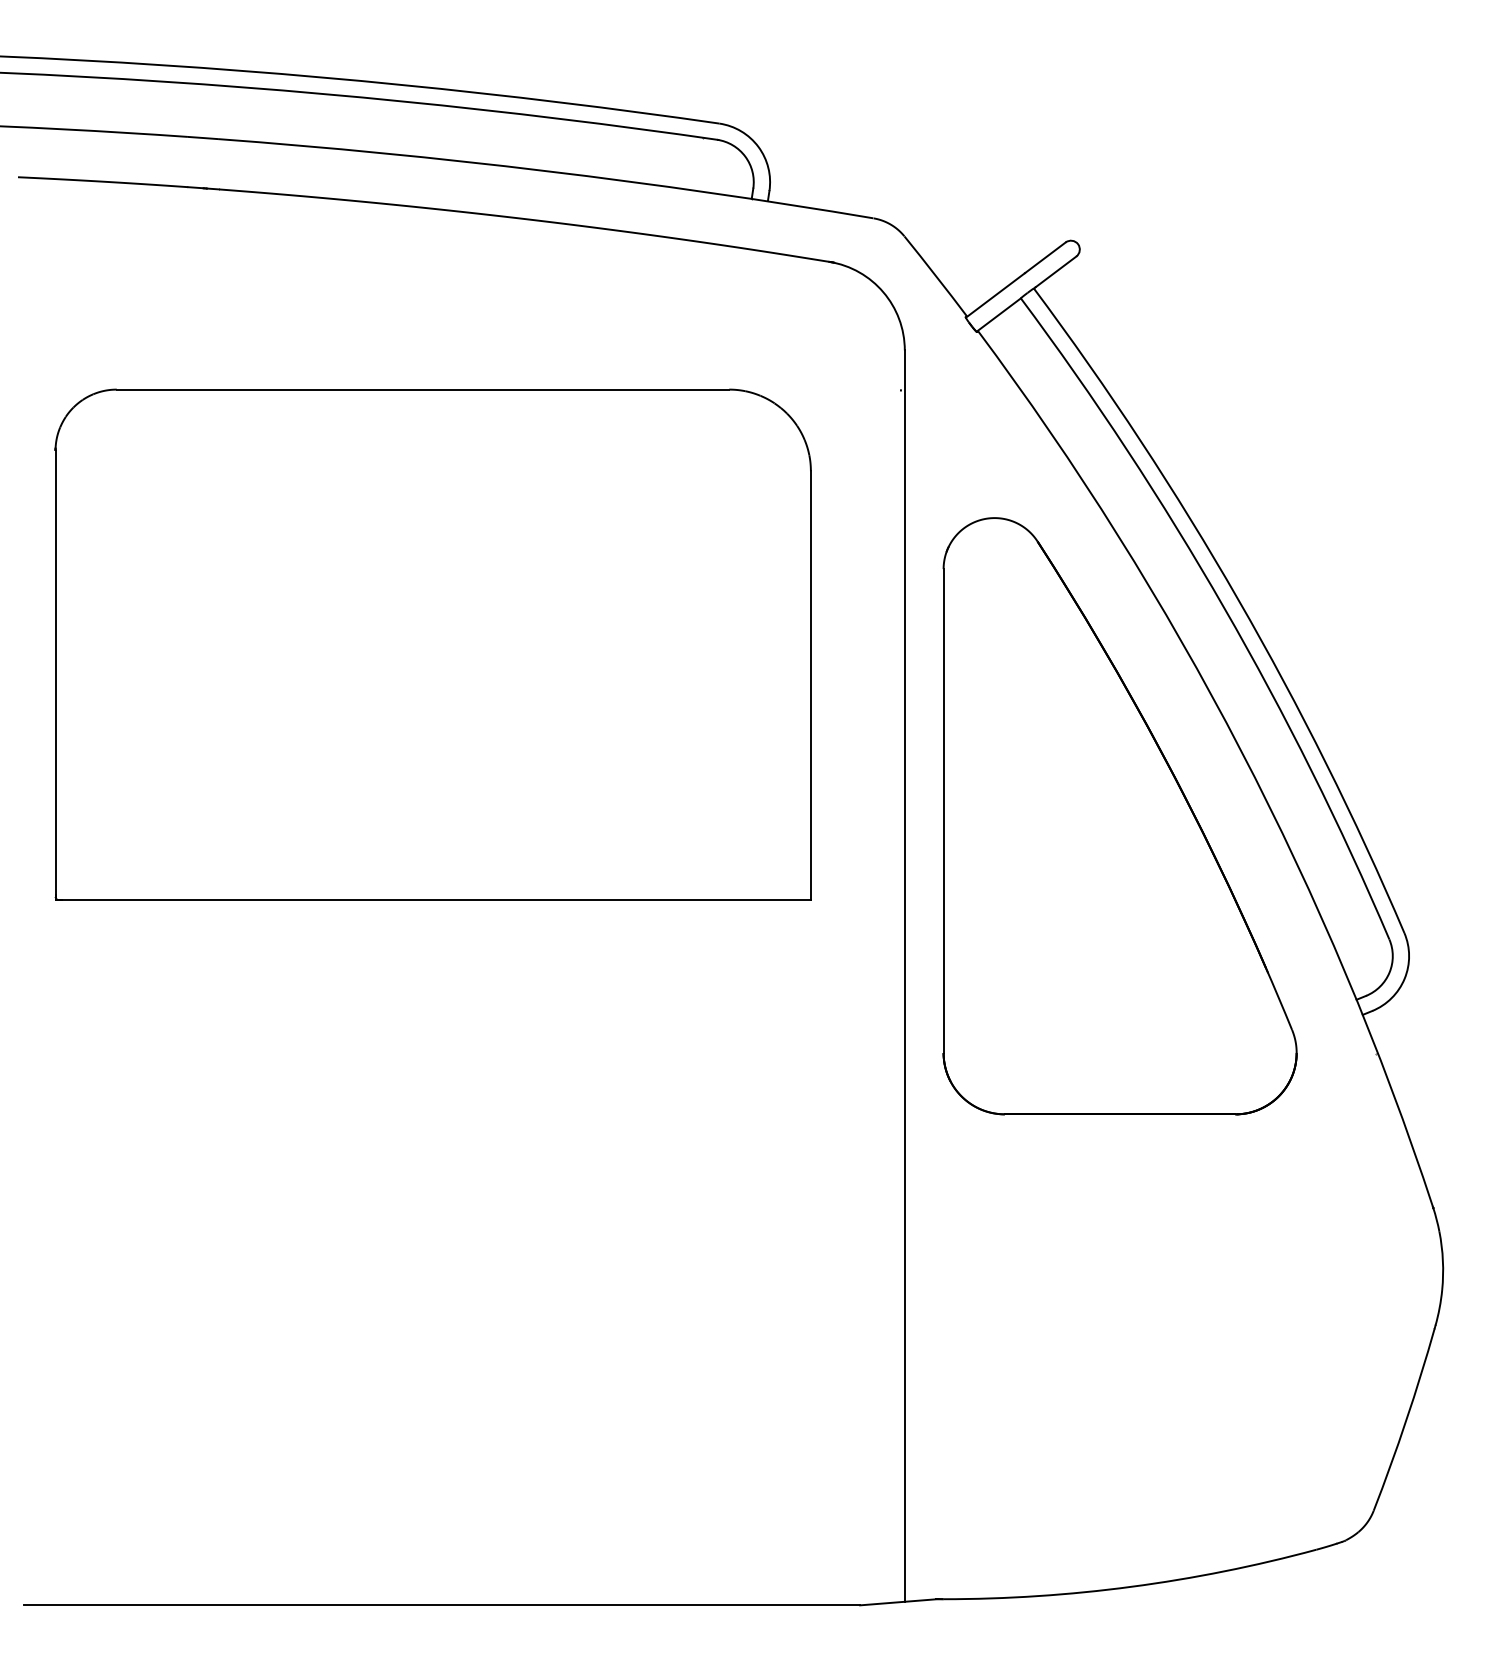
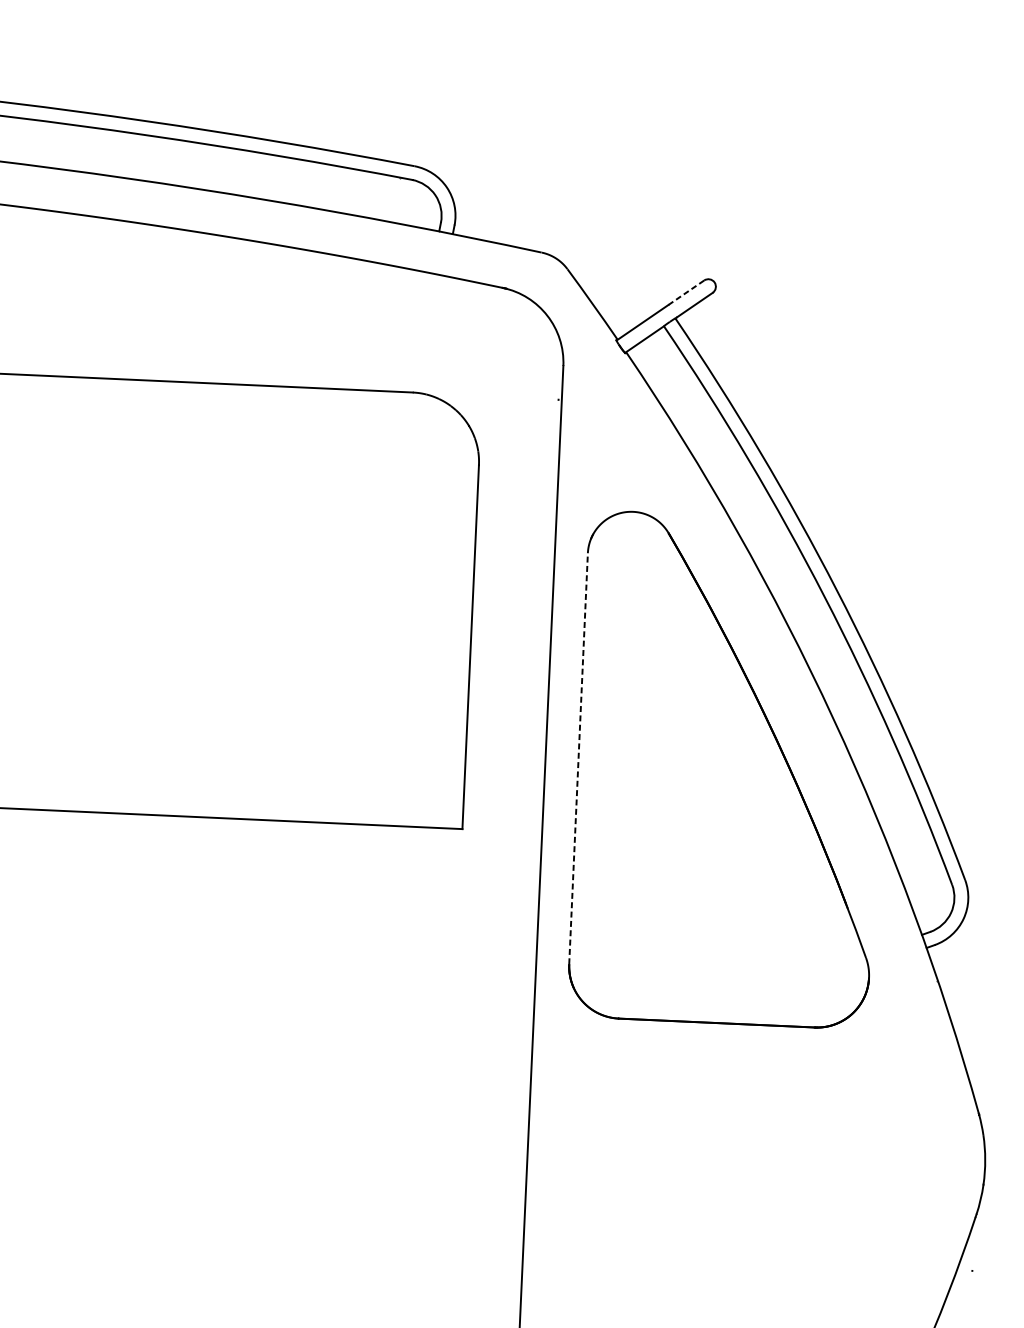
line: (1045, 257) -> (686, 292), solid -> dashed
line: (943, 810) -> (578, 758), solid -> dashed

